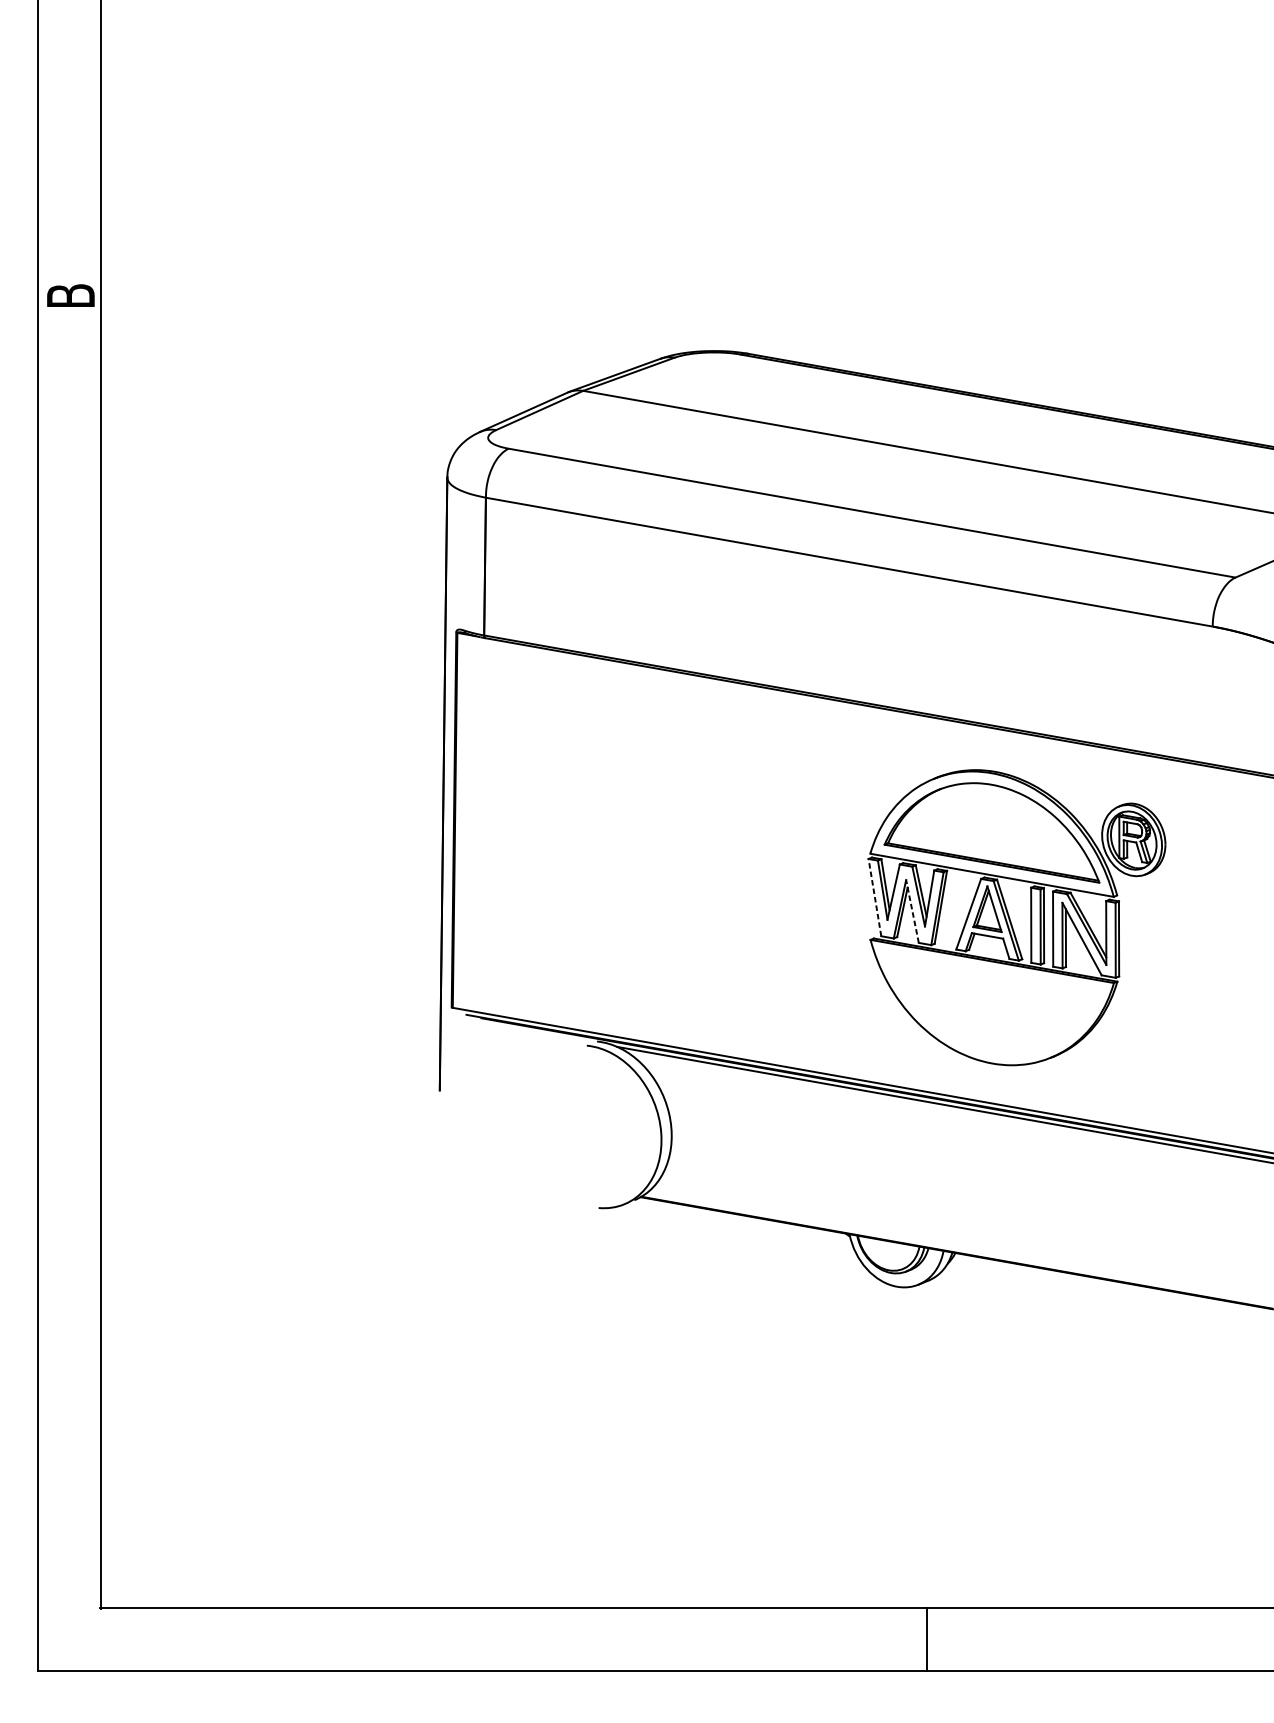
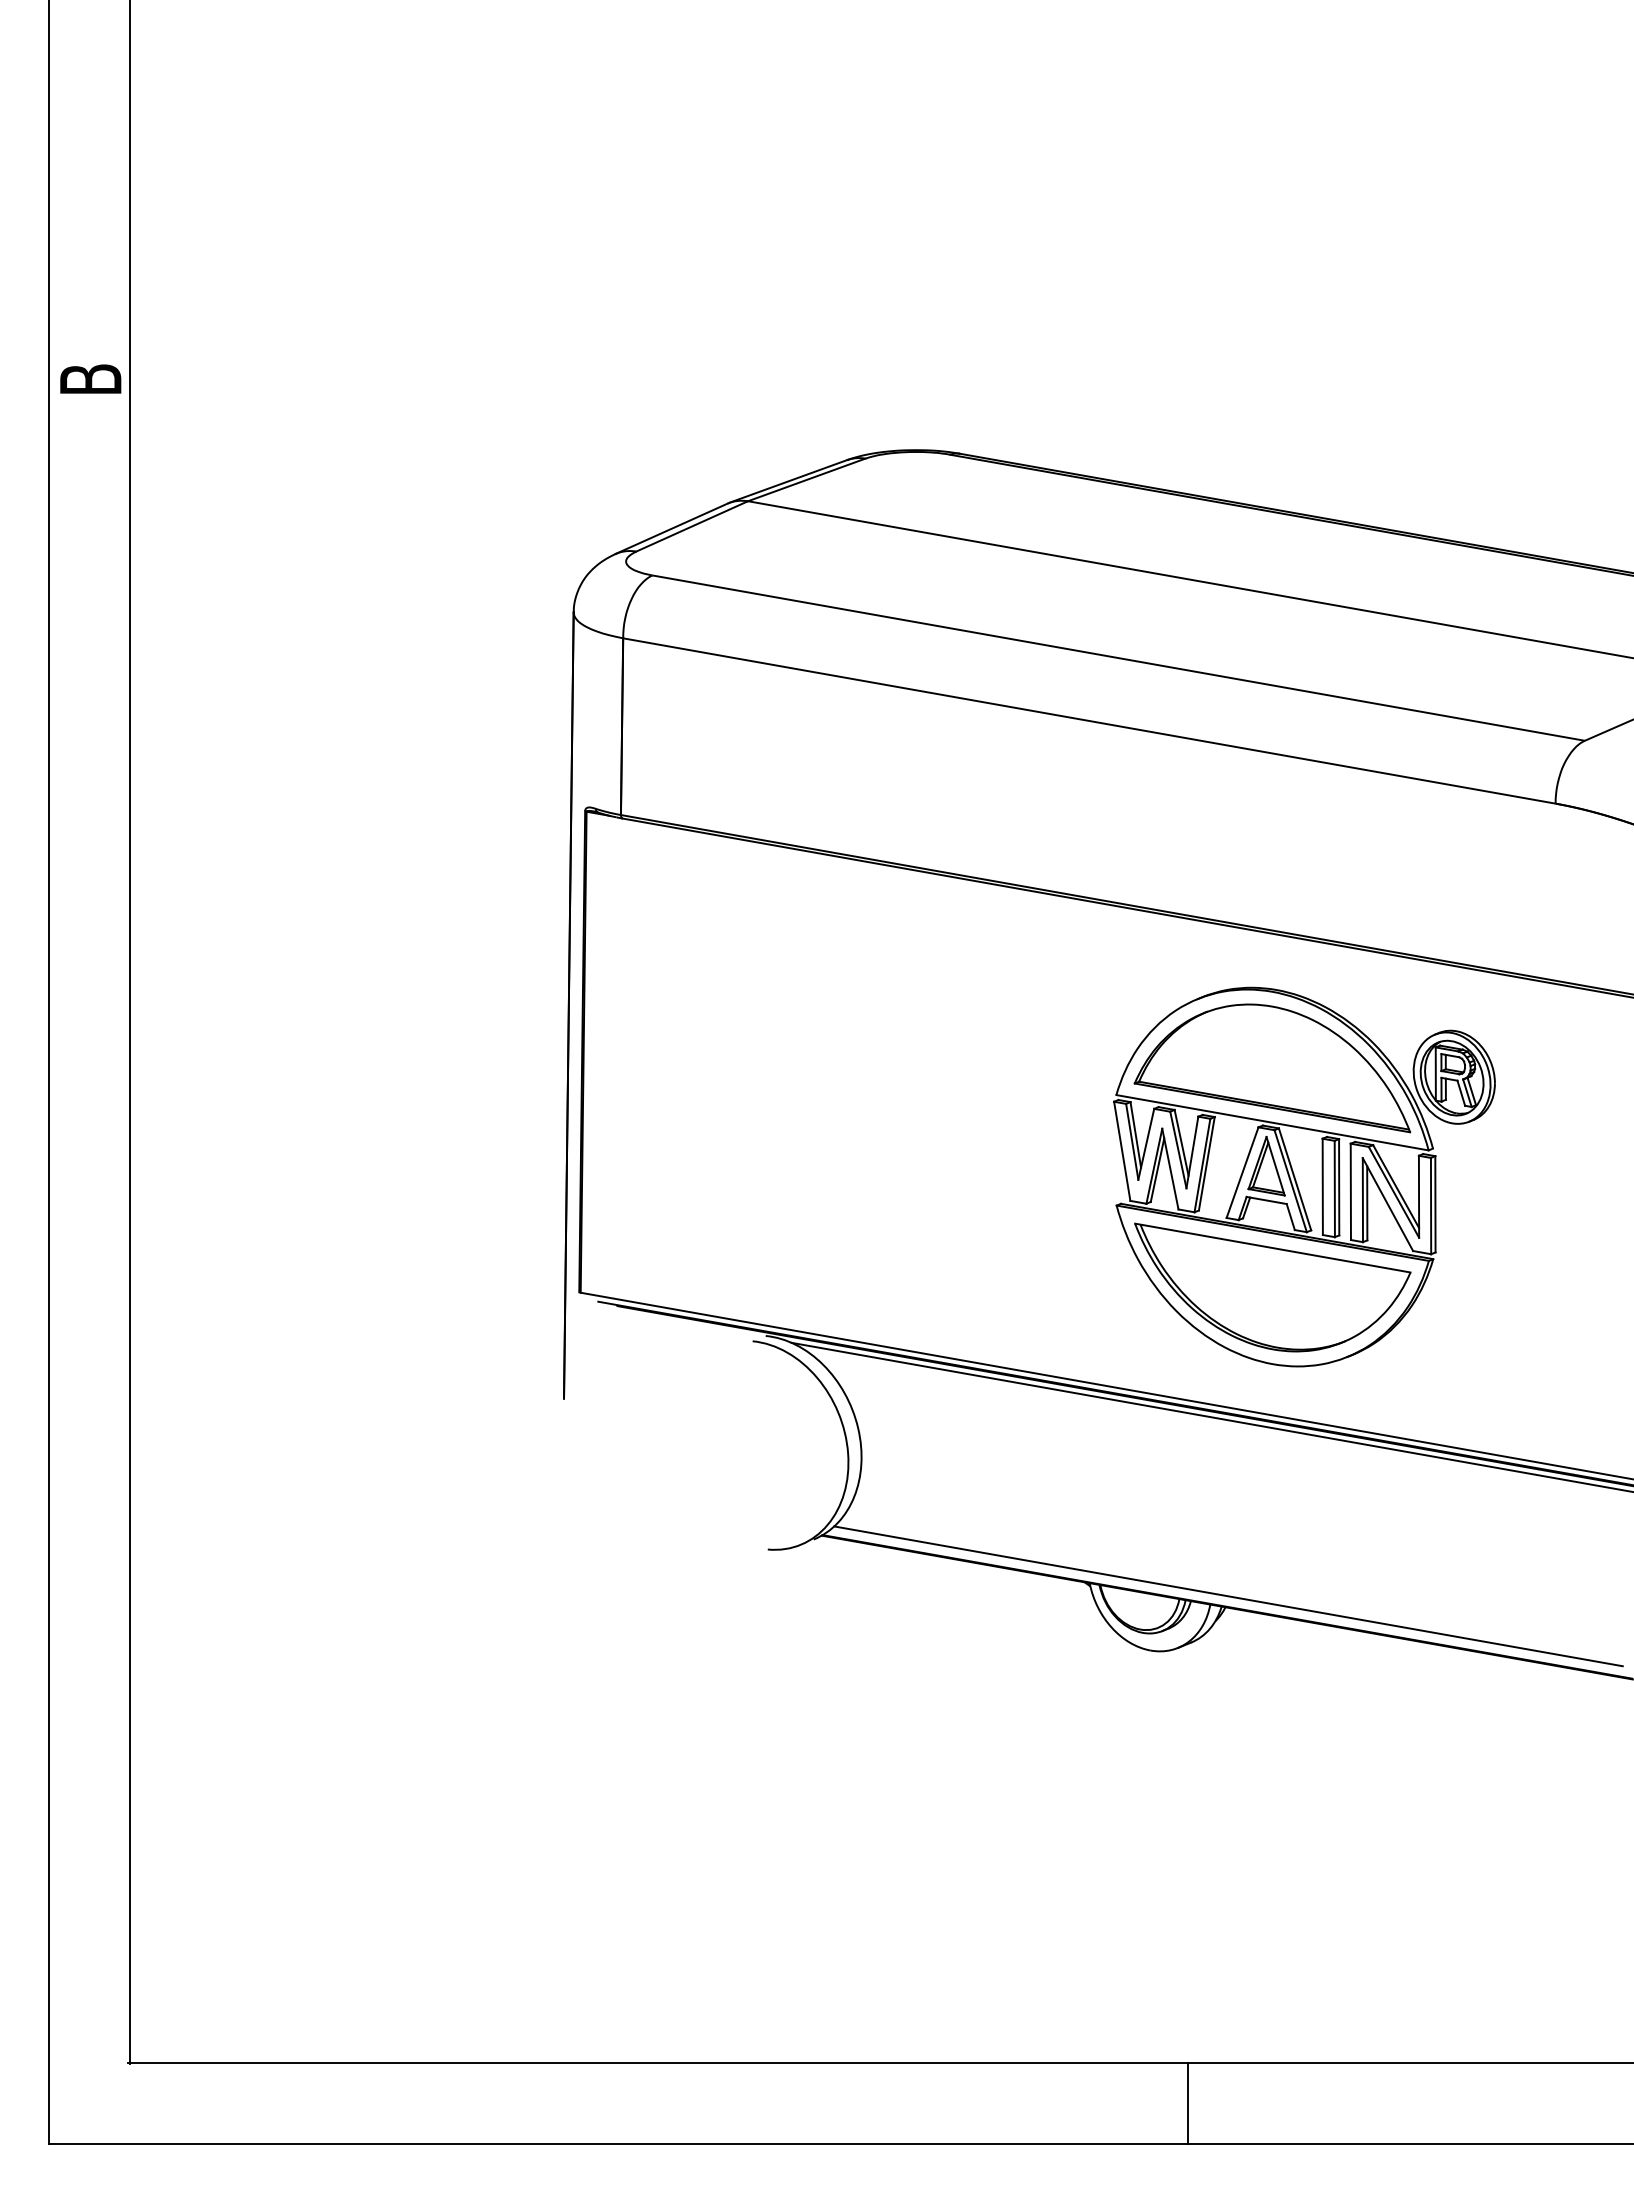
line: (875, 896) -> (1122, 1150), dashed -> solid
line: (912, 910) -> (1170, 1168), dashed -> solid
part: (992, 1003) -> (1272, 1287), added
line: (957, 1244) -> (1228, 1596), added

